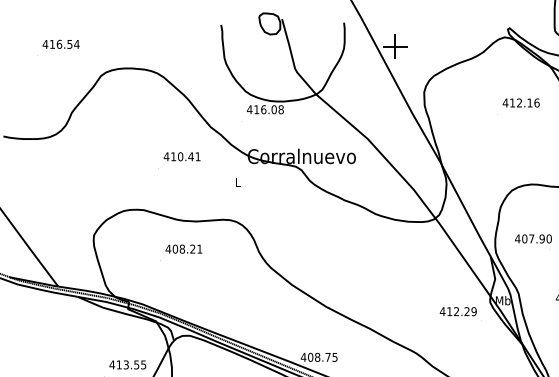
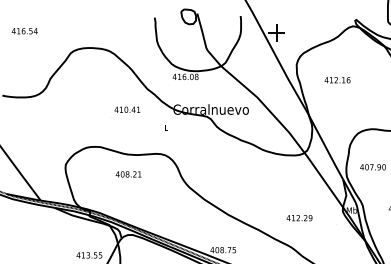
text: (60, 44) -> (24, 31), moved
text: (521, 103) -> (337, 80), moved
text: (458, 312) -> (299, 218), moved

